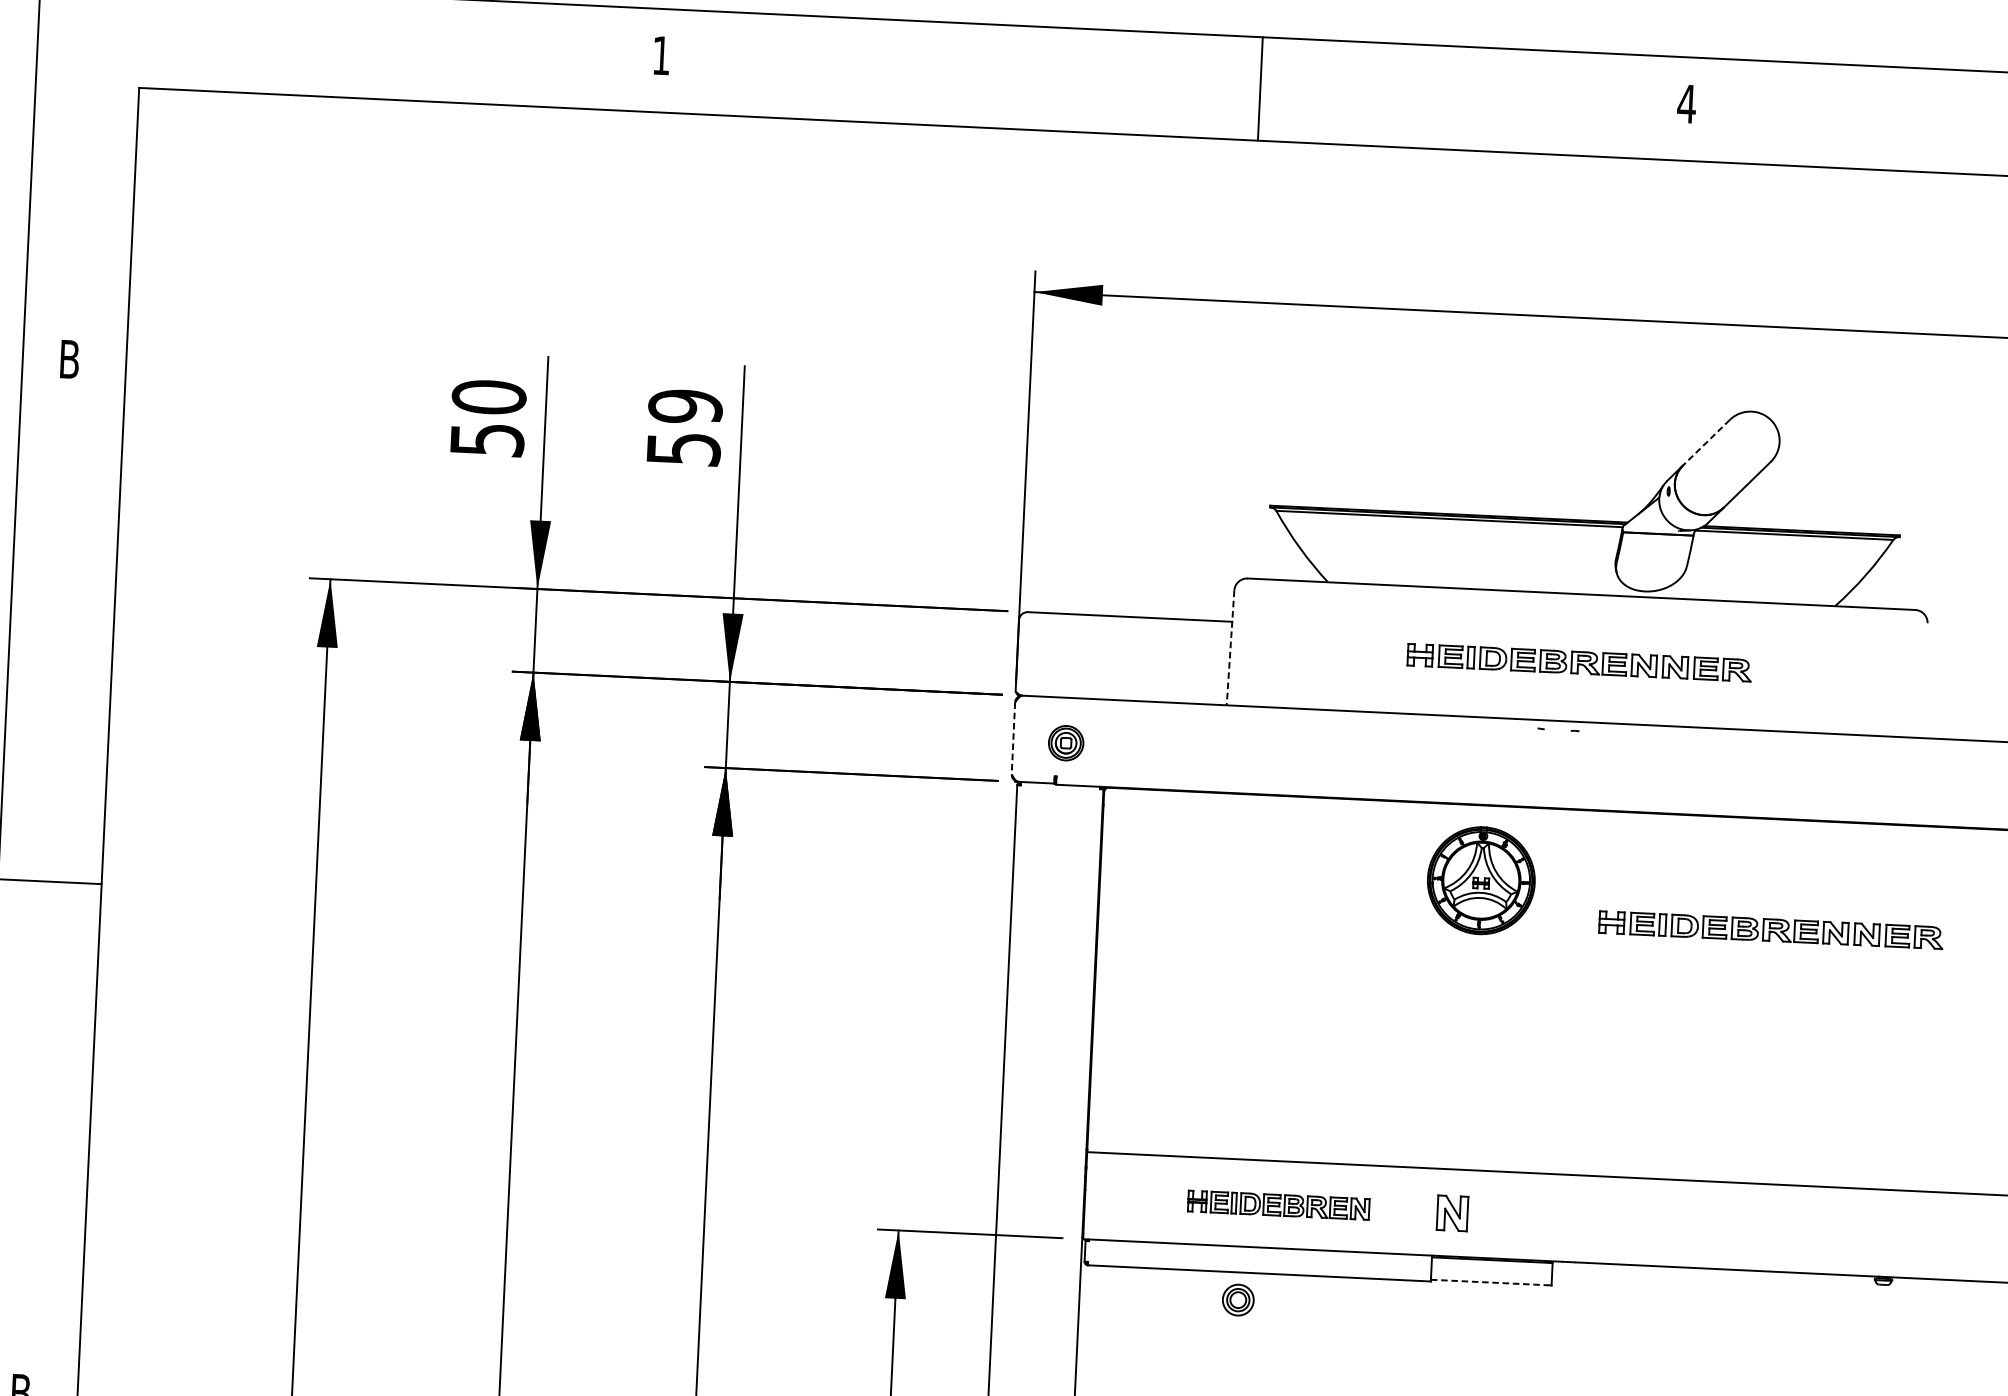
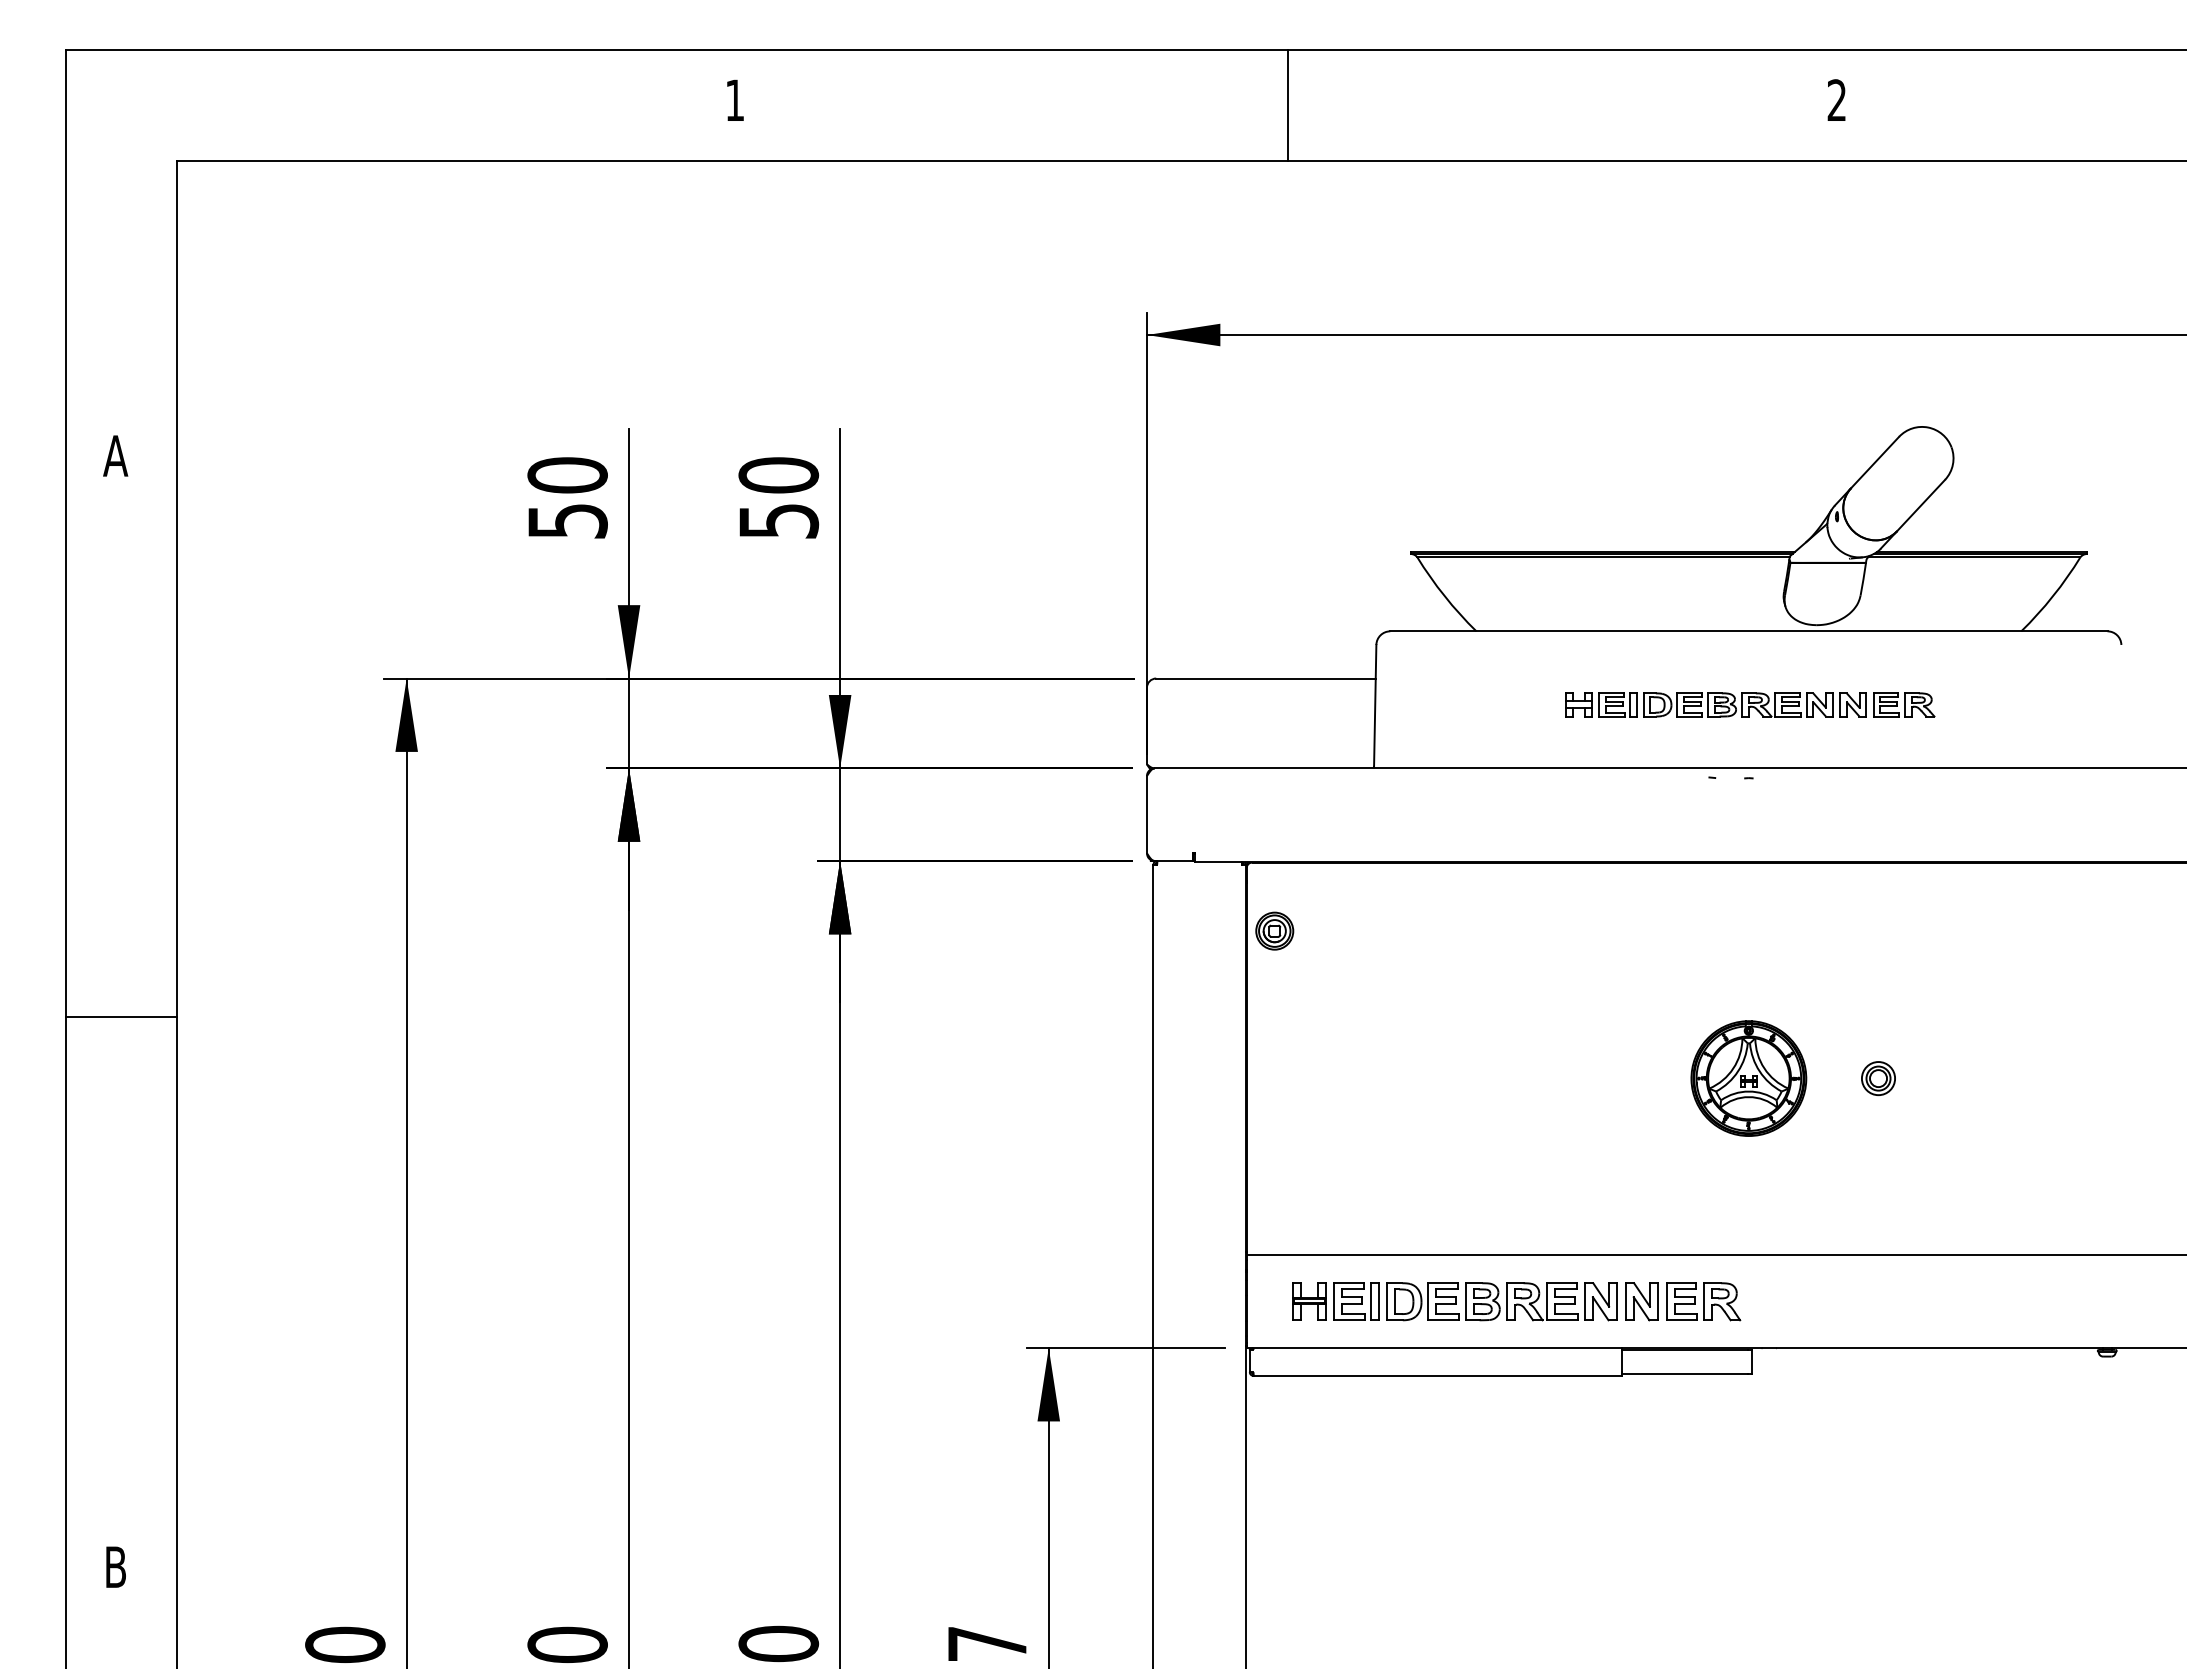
line: (1259, 88) -> (1287, 105), moved
text: (1686, 103) -> (1836, 99), 4 -> 2
text: (69, 358) -> (115, 455), B -> A
text: (685, 406) -> (778, 475), 59 -> 50
line: (1705, 443) -> (1874, 463), dashed -> solid
line: (1230, 646) -> (1375, 705), dashed -> solid
line: (1012, 738) -> (1146, 814), dashed -> solid
part: (1065, 742) -> (1274, 930), moved
part: (1480, 880) -> (1748, 1078), moved
part: (1771, 929) -> (1969, 981), removed
part: (1278, 1204) -> (1454, 1301), size x1.67
part: (1509, 1215) -> (1703, 1301), added
line: (1489, 1282) -> (1684, 1373), dashed -> solid
part: (1238, 1300) -> (1878, 1078), moved

